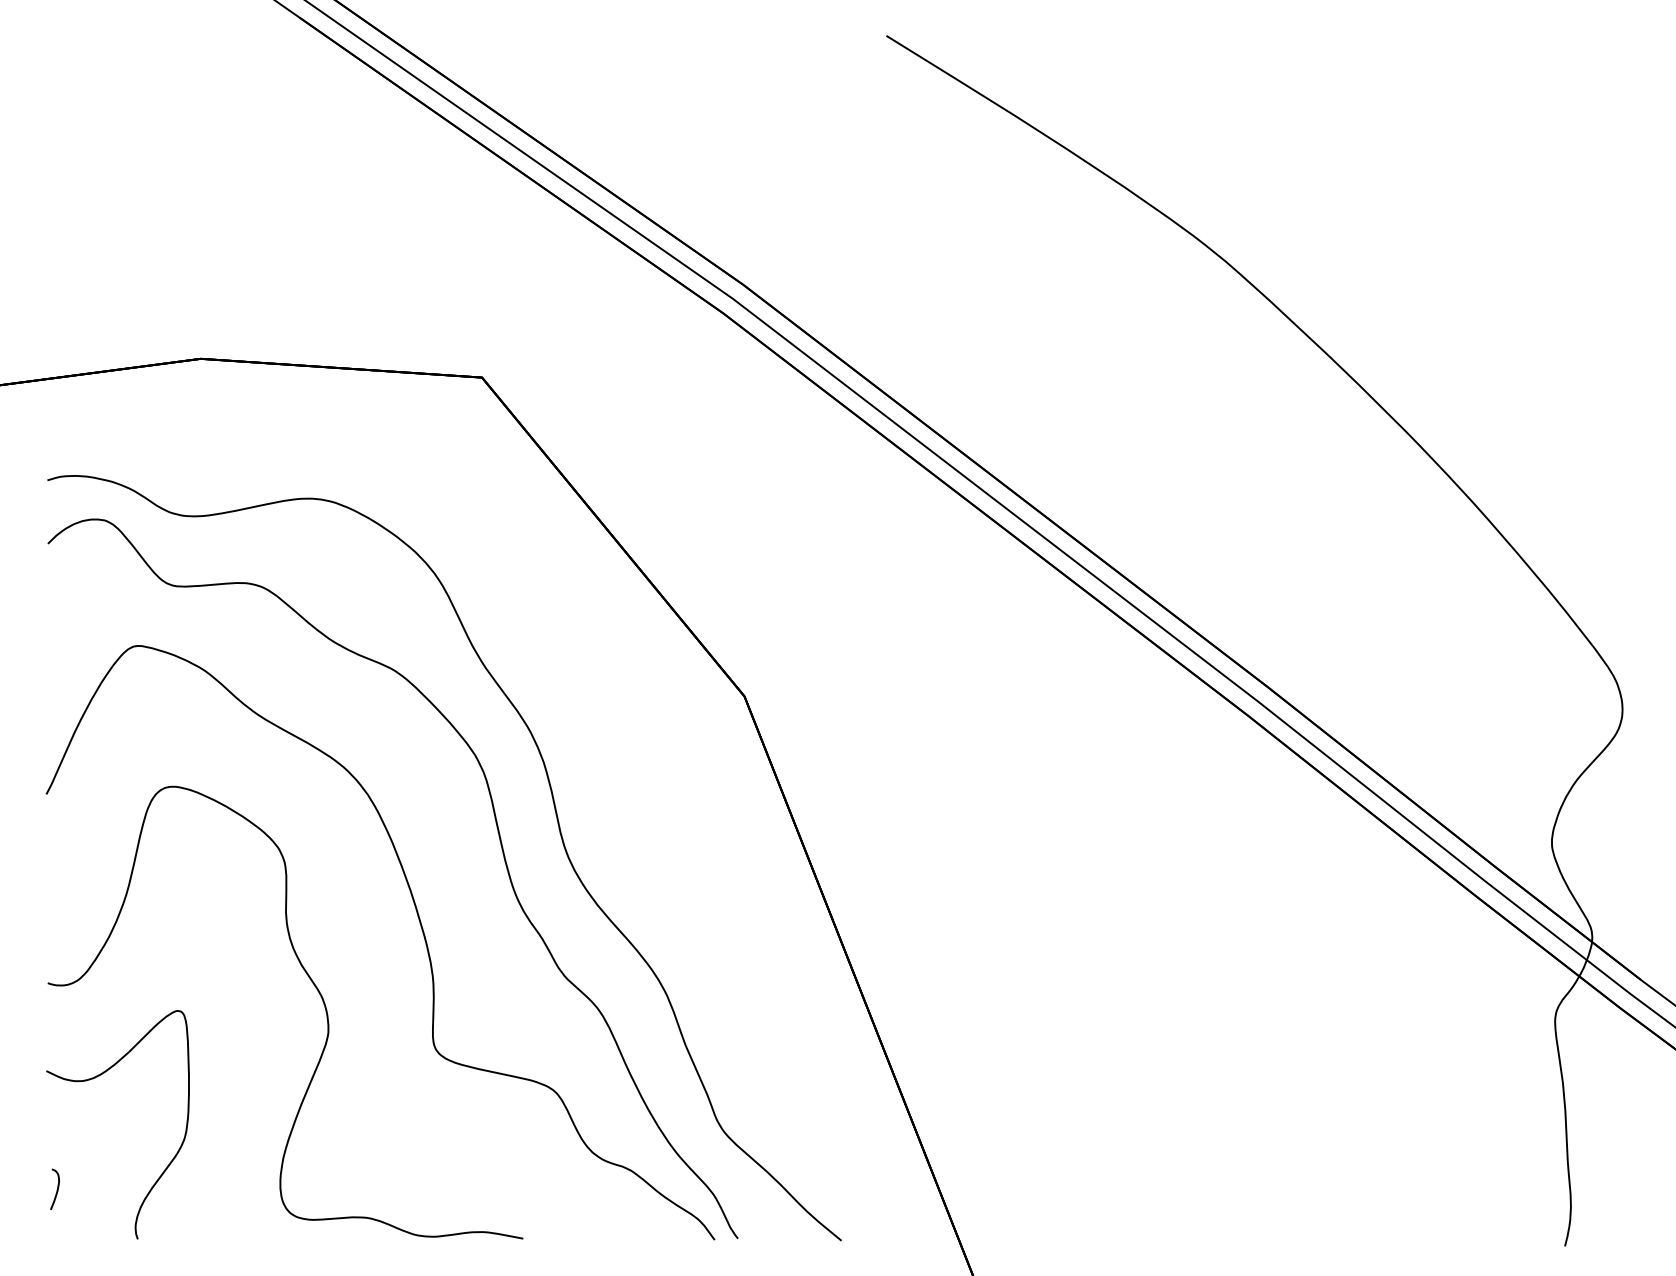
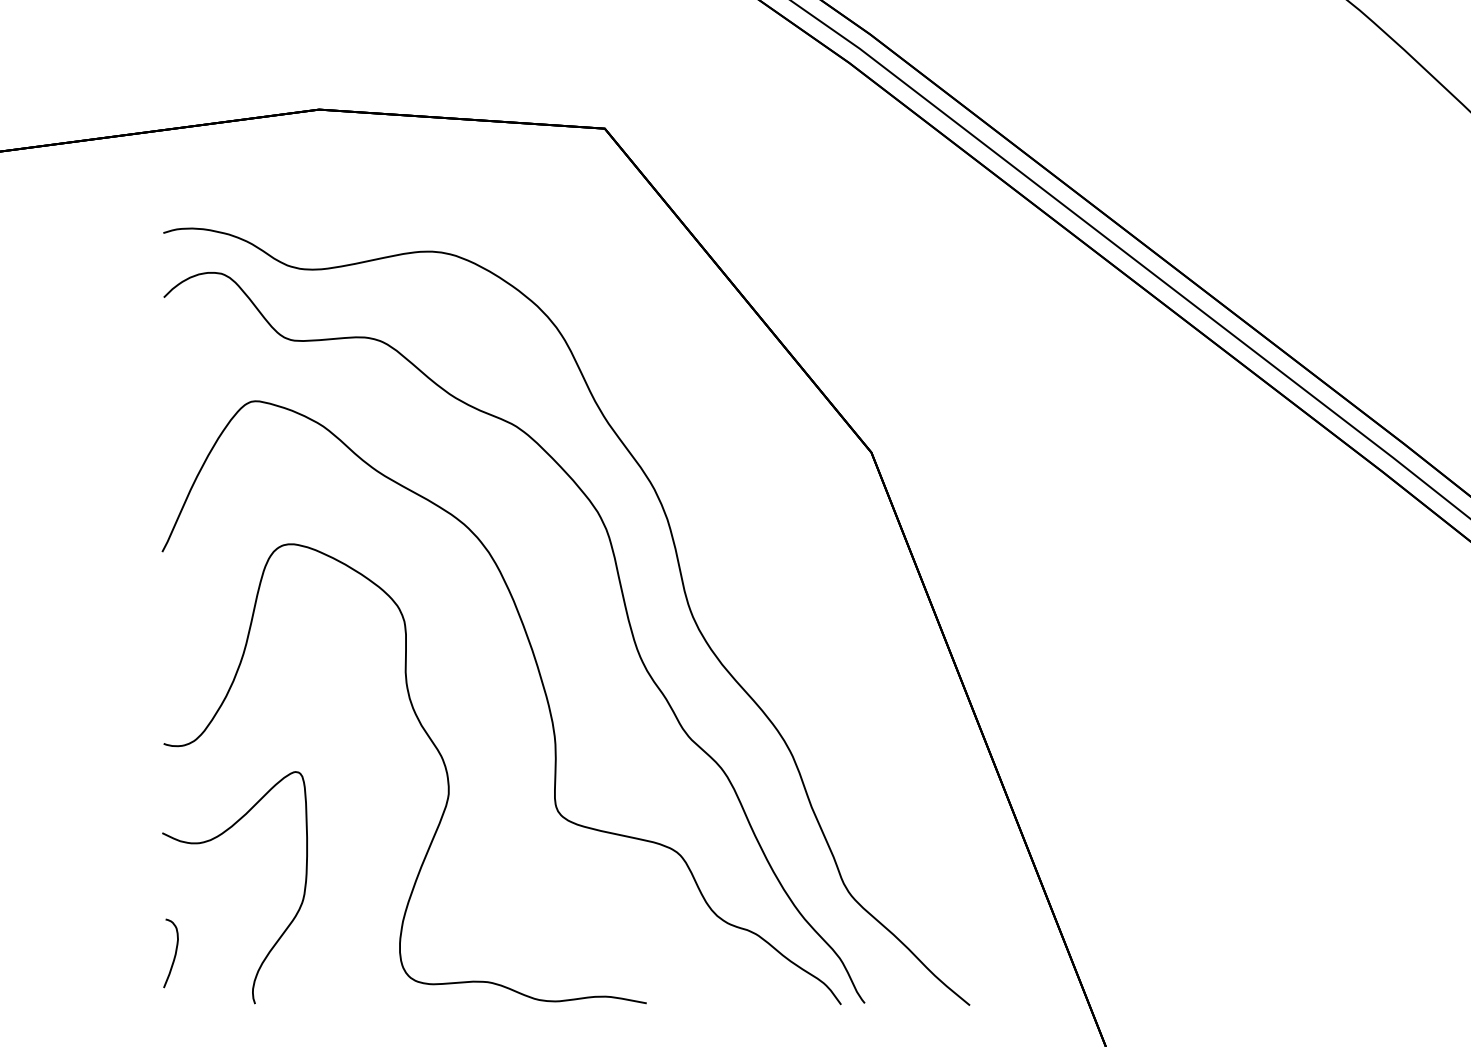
part: (54, 1189) -> (170, 953), size x1.67

